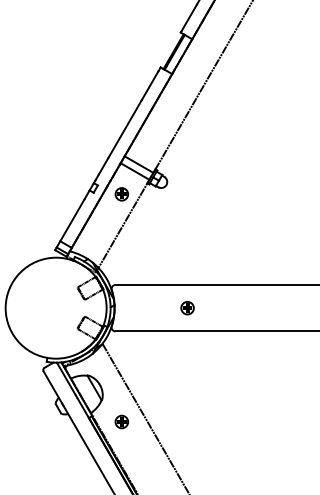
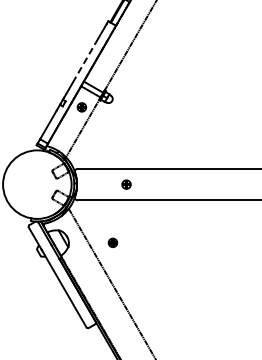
line: (125, 129) -> (84, 63), solid -> dashed
part: (121, 421) -> (112, 242), moved

